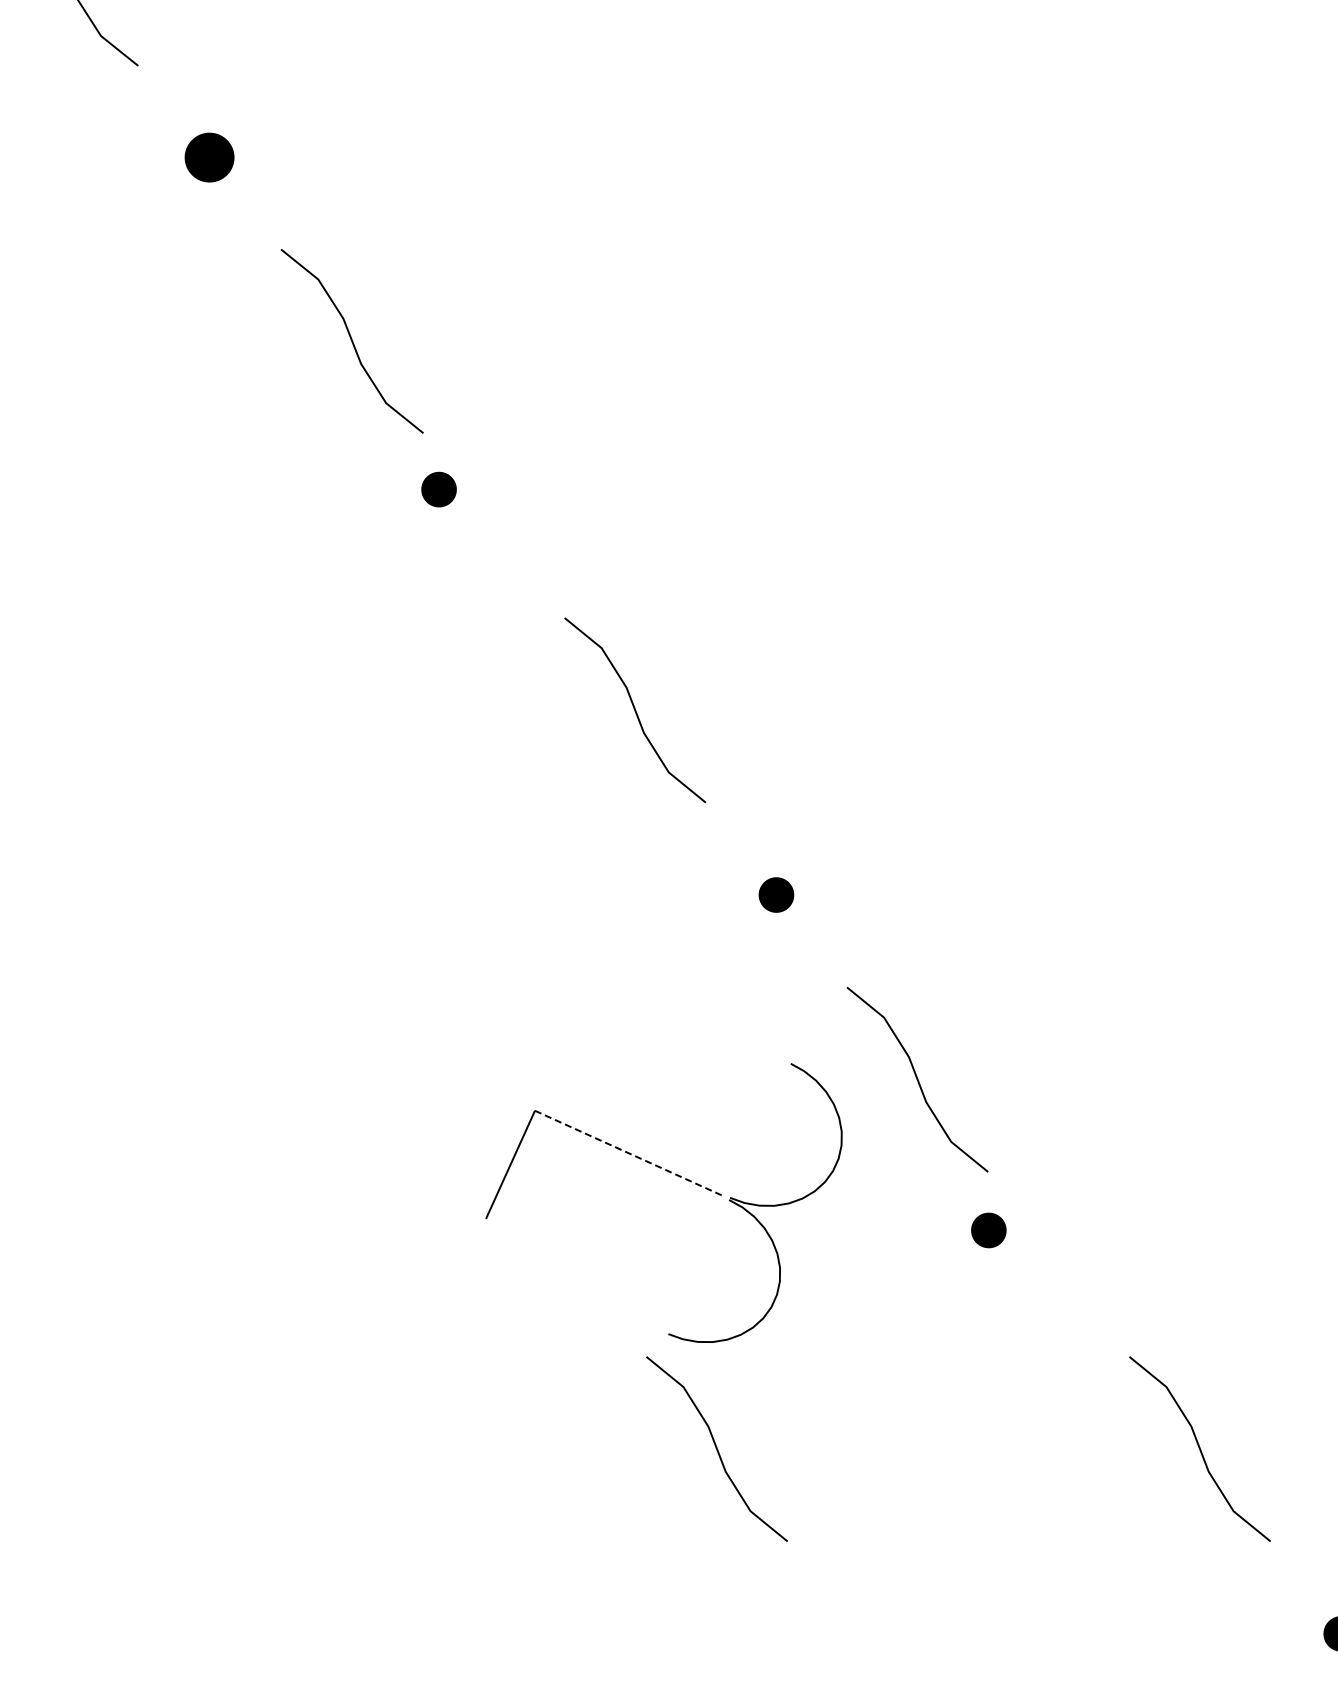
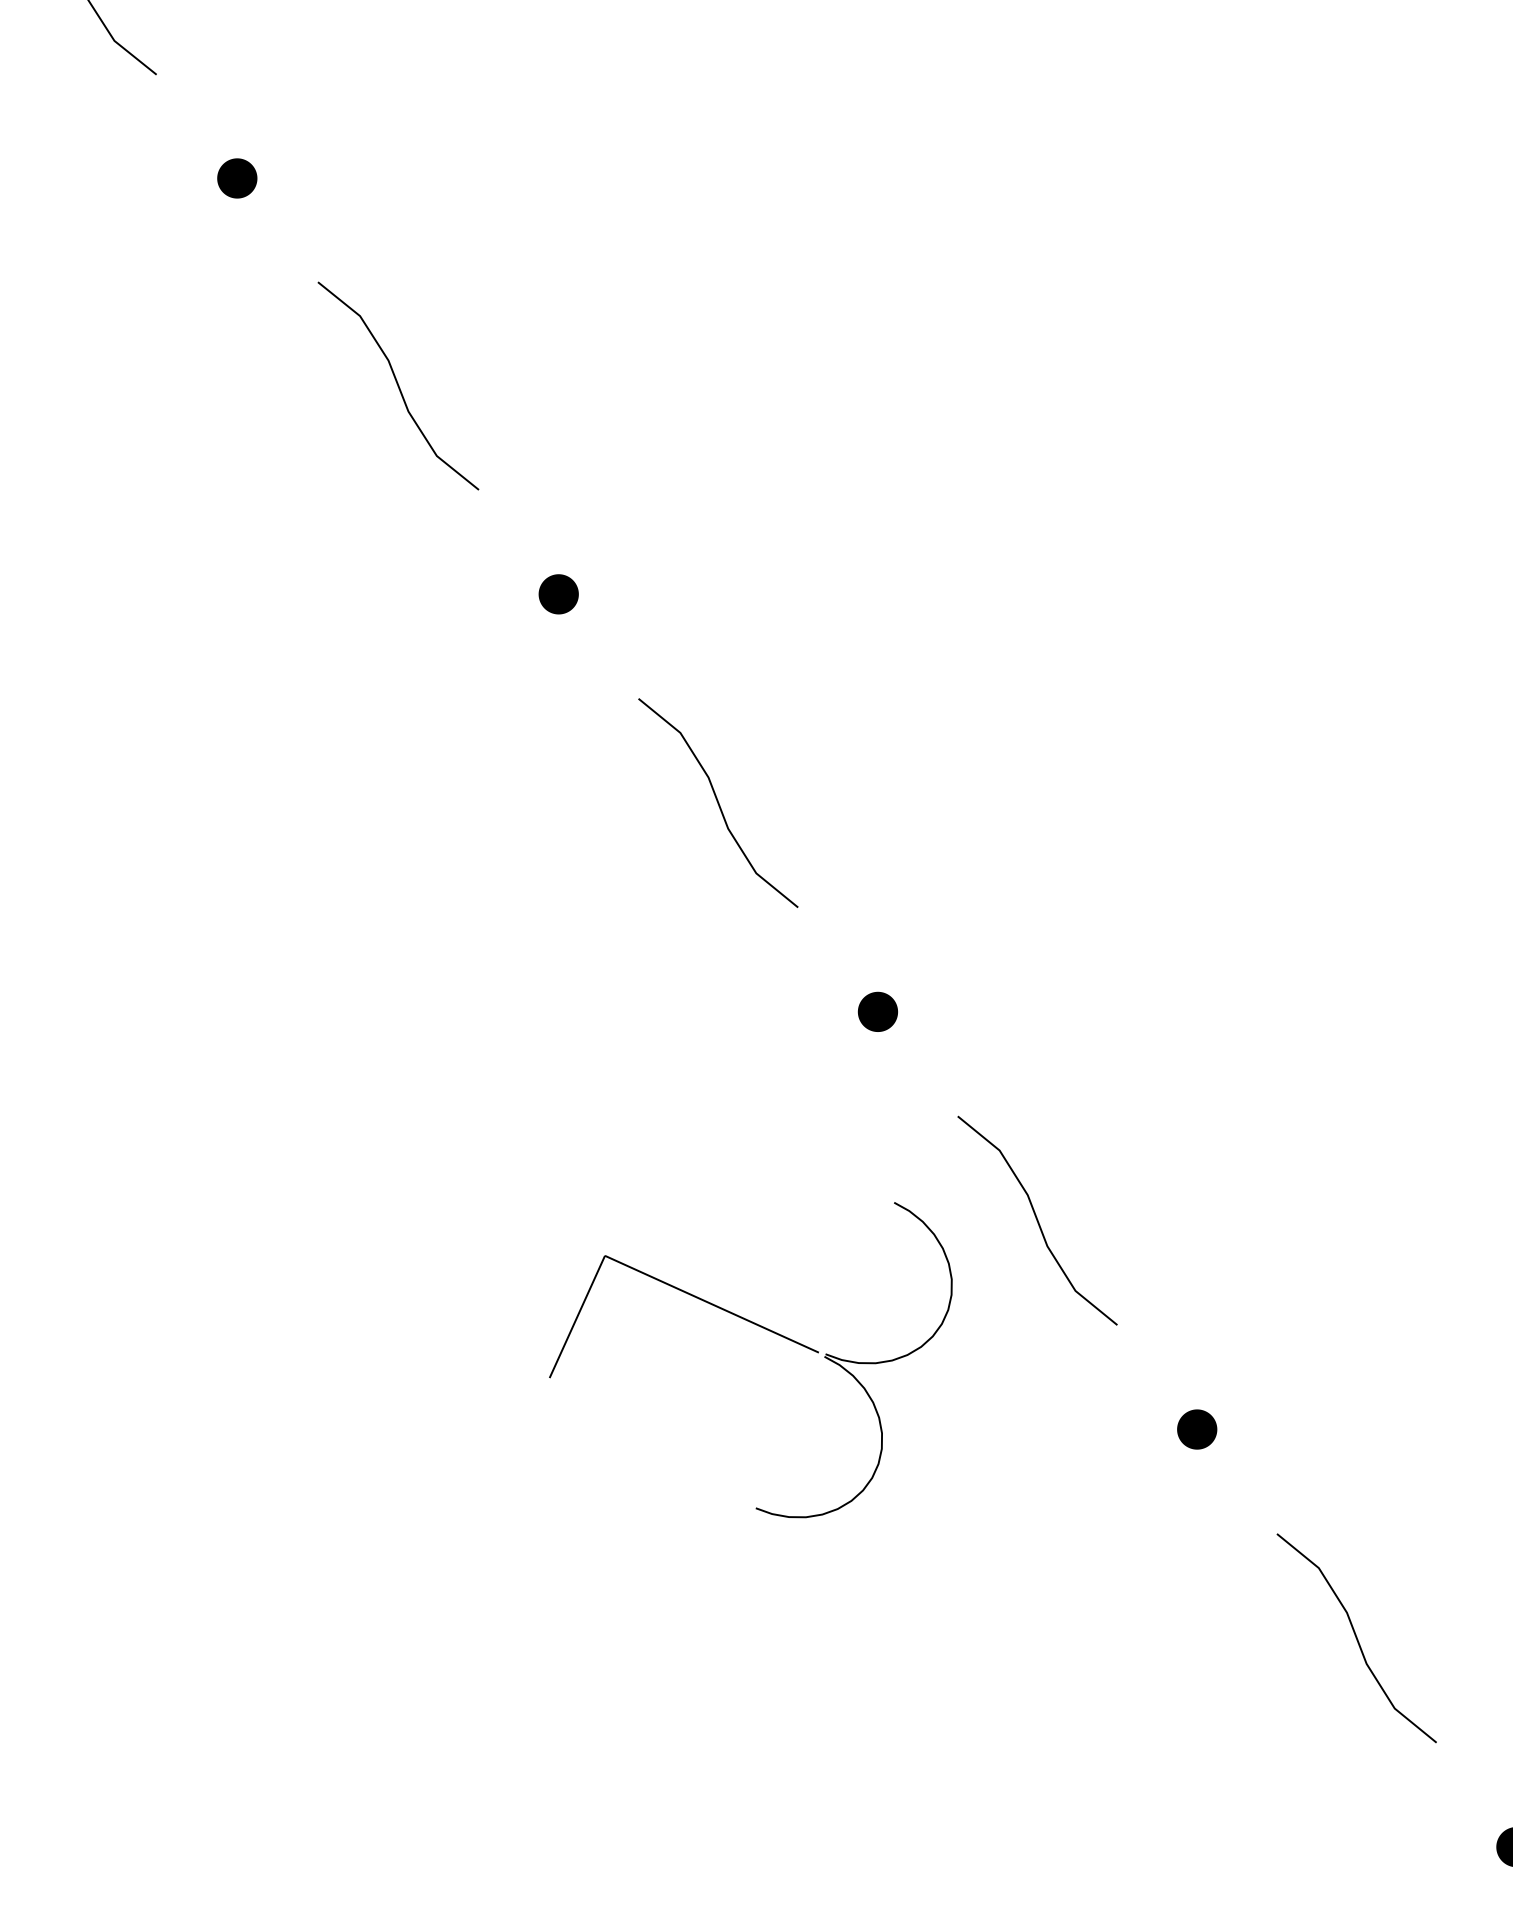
part: (209, 157) -> (237, 178), size x0.71
part: (438, 489) -> (558, 594), moved
line: (629, 1153) -> (711, 1304), dashed -> solid
part: (988, 1230) -> (1196, 1429), moved
curve: (716, 1448) -> (810, 1637), removed

